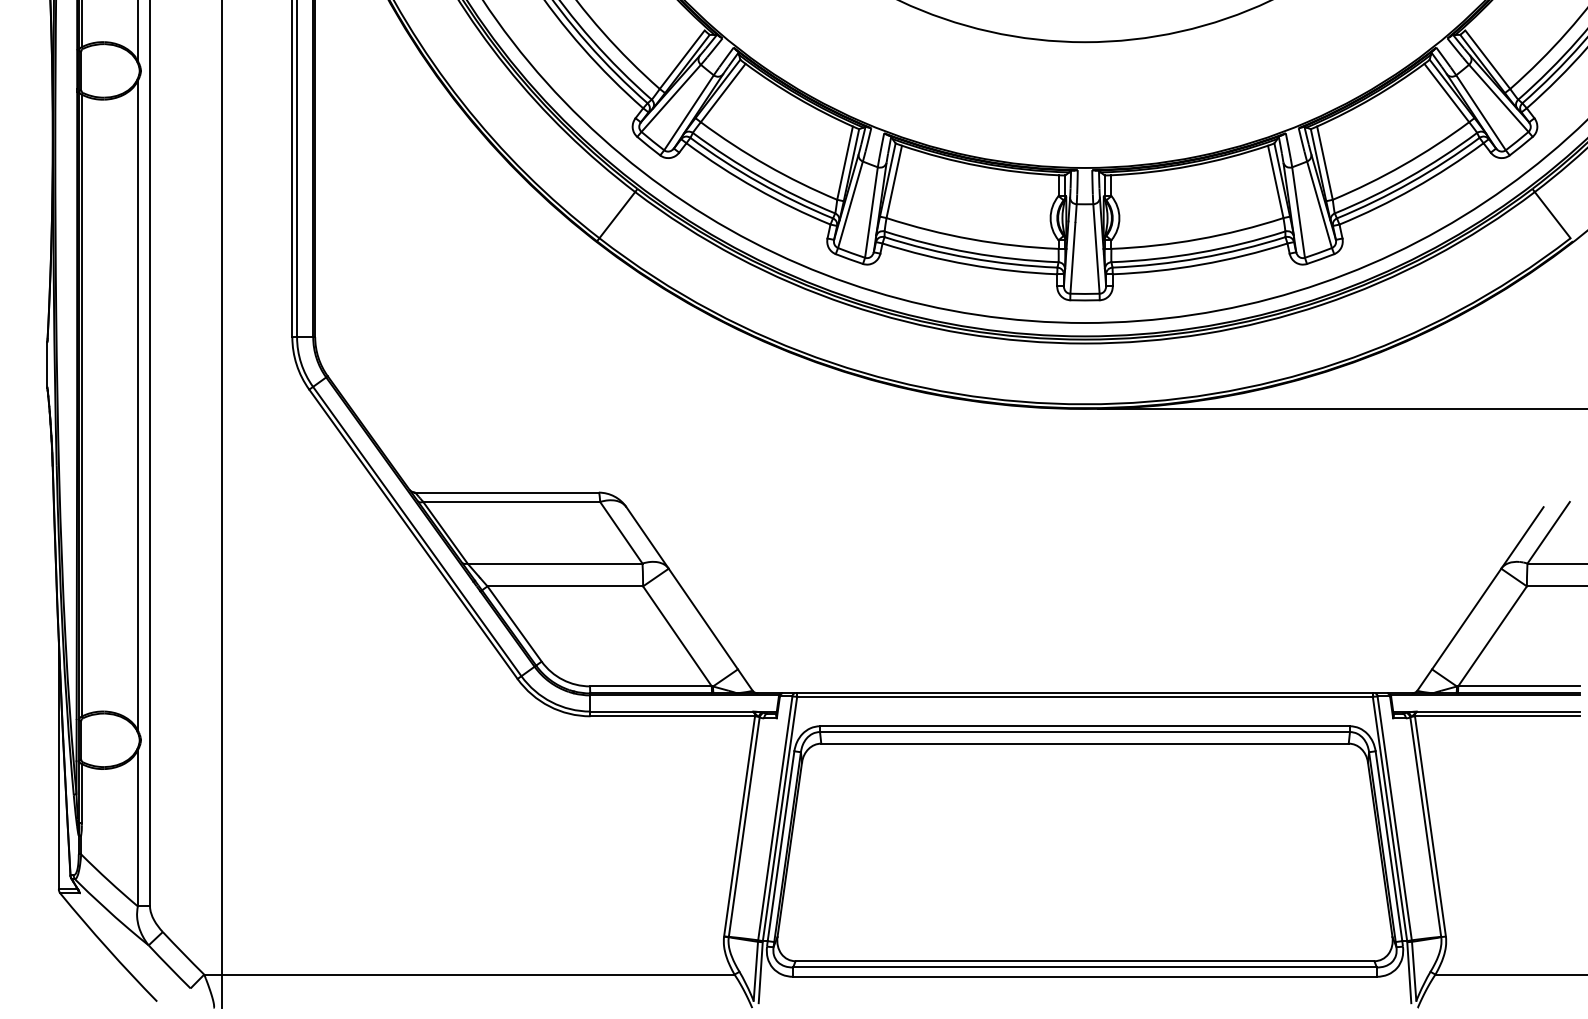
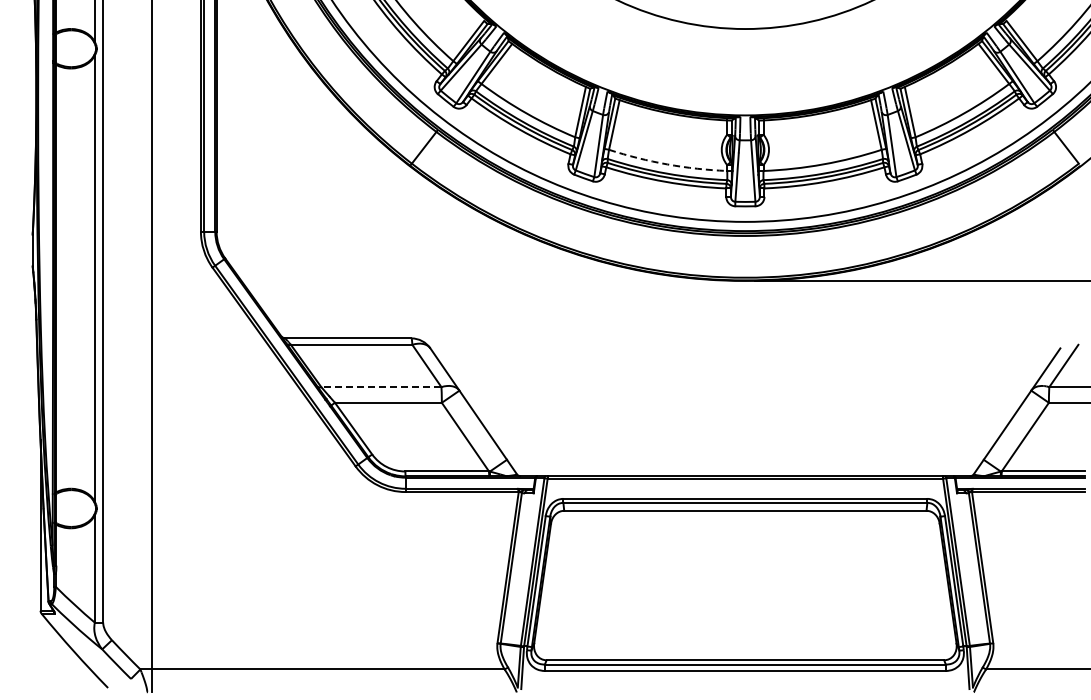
arc: (971, 239) -> (667, 164), solid -> dashed
line: (553, 564) -> (380, 387), solid -> dashed

